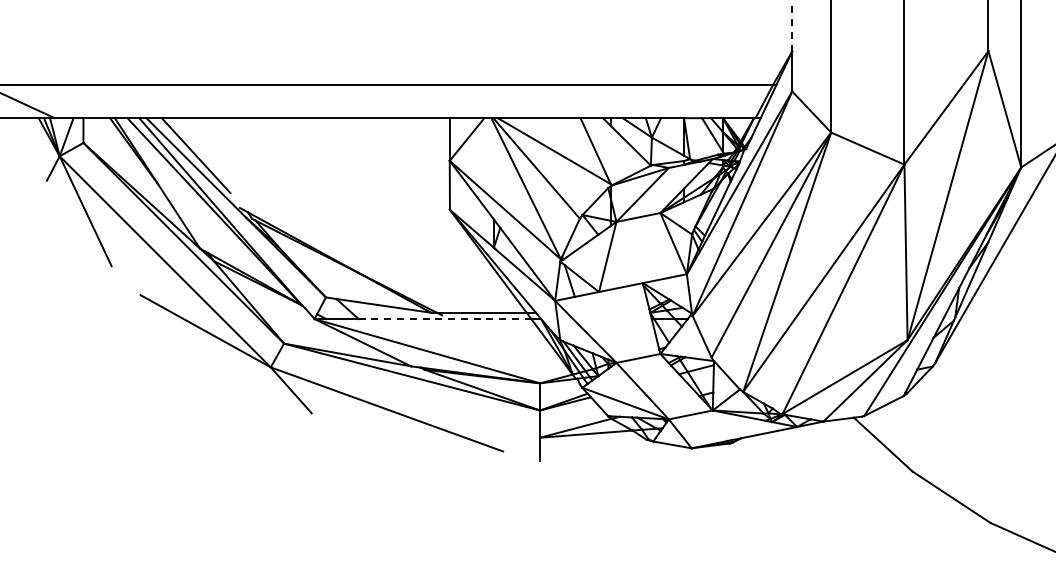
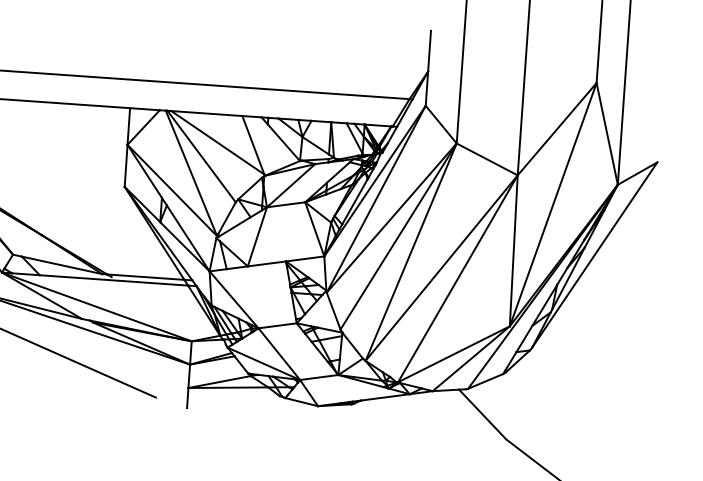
line: (792, 27) -> (429, 50), dashed -> solid
line: (445, 319) -> (114, 280), dashed -> solid

